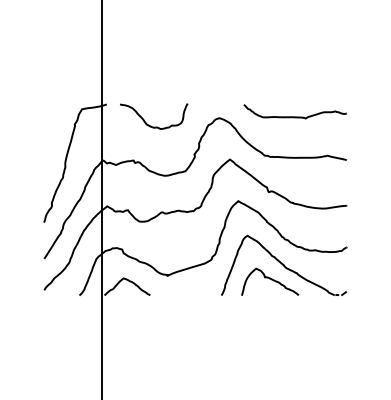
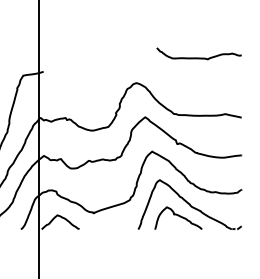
part: (294, 111) -> (198, 53), moved
curve: (151, 125) -> (80, 89), removed

